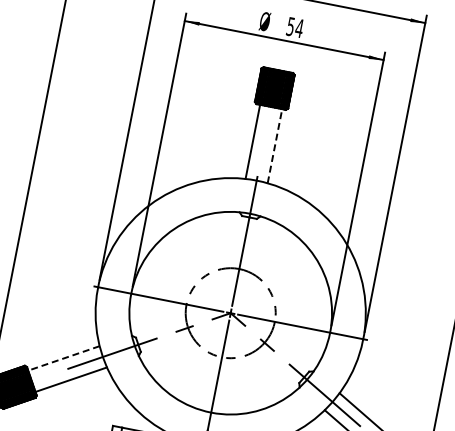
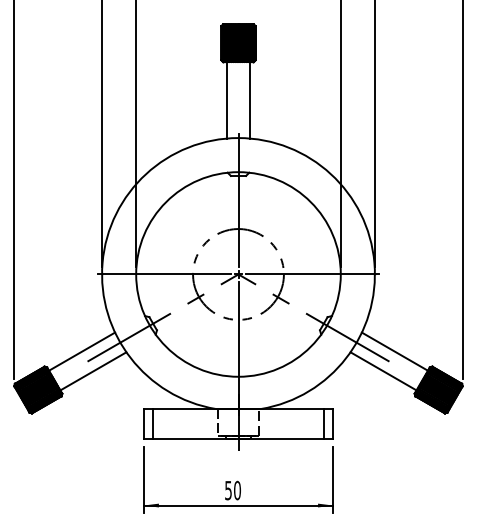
line: (274, 145) -> (249, 99), dashed -> solid
line: (63, 358) -> (81, 351), dashed -> solid

